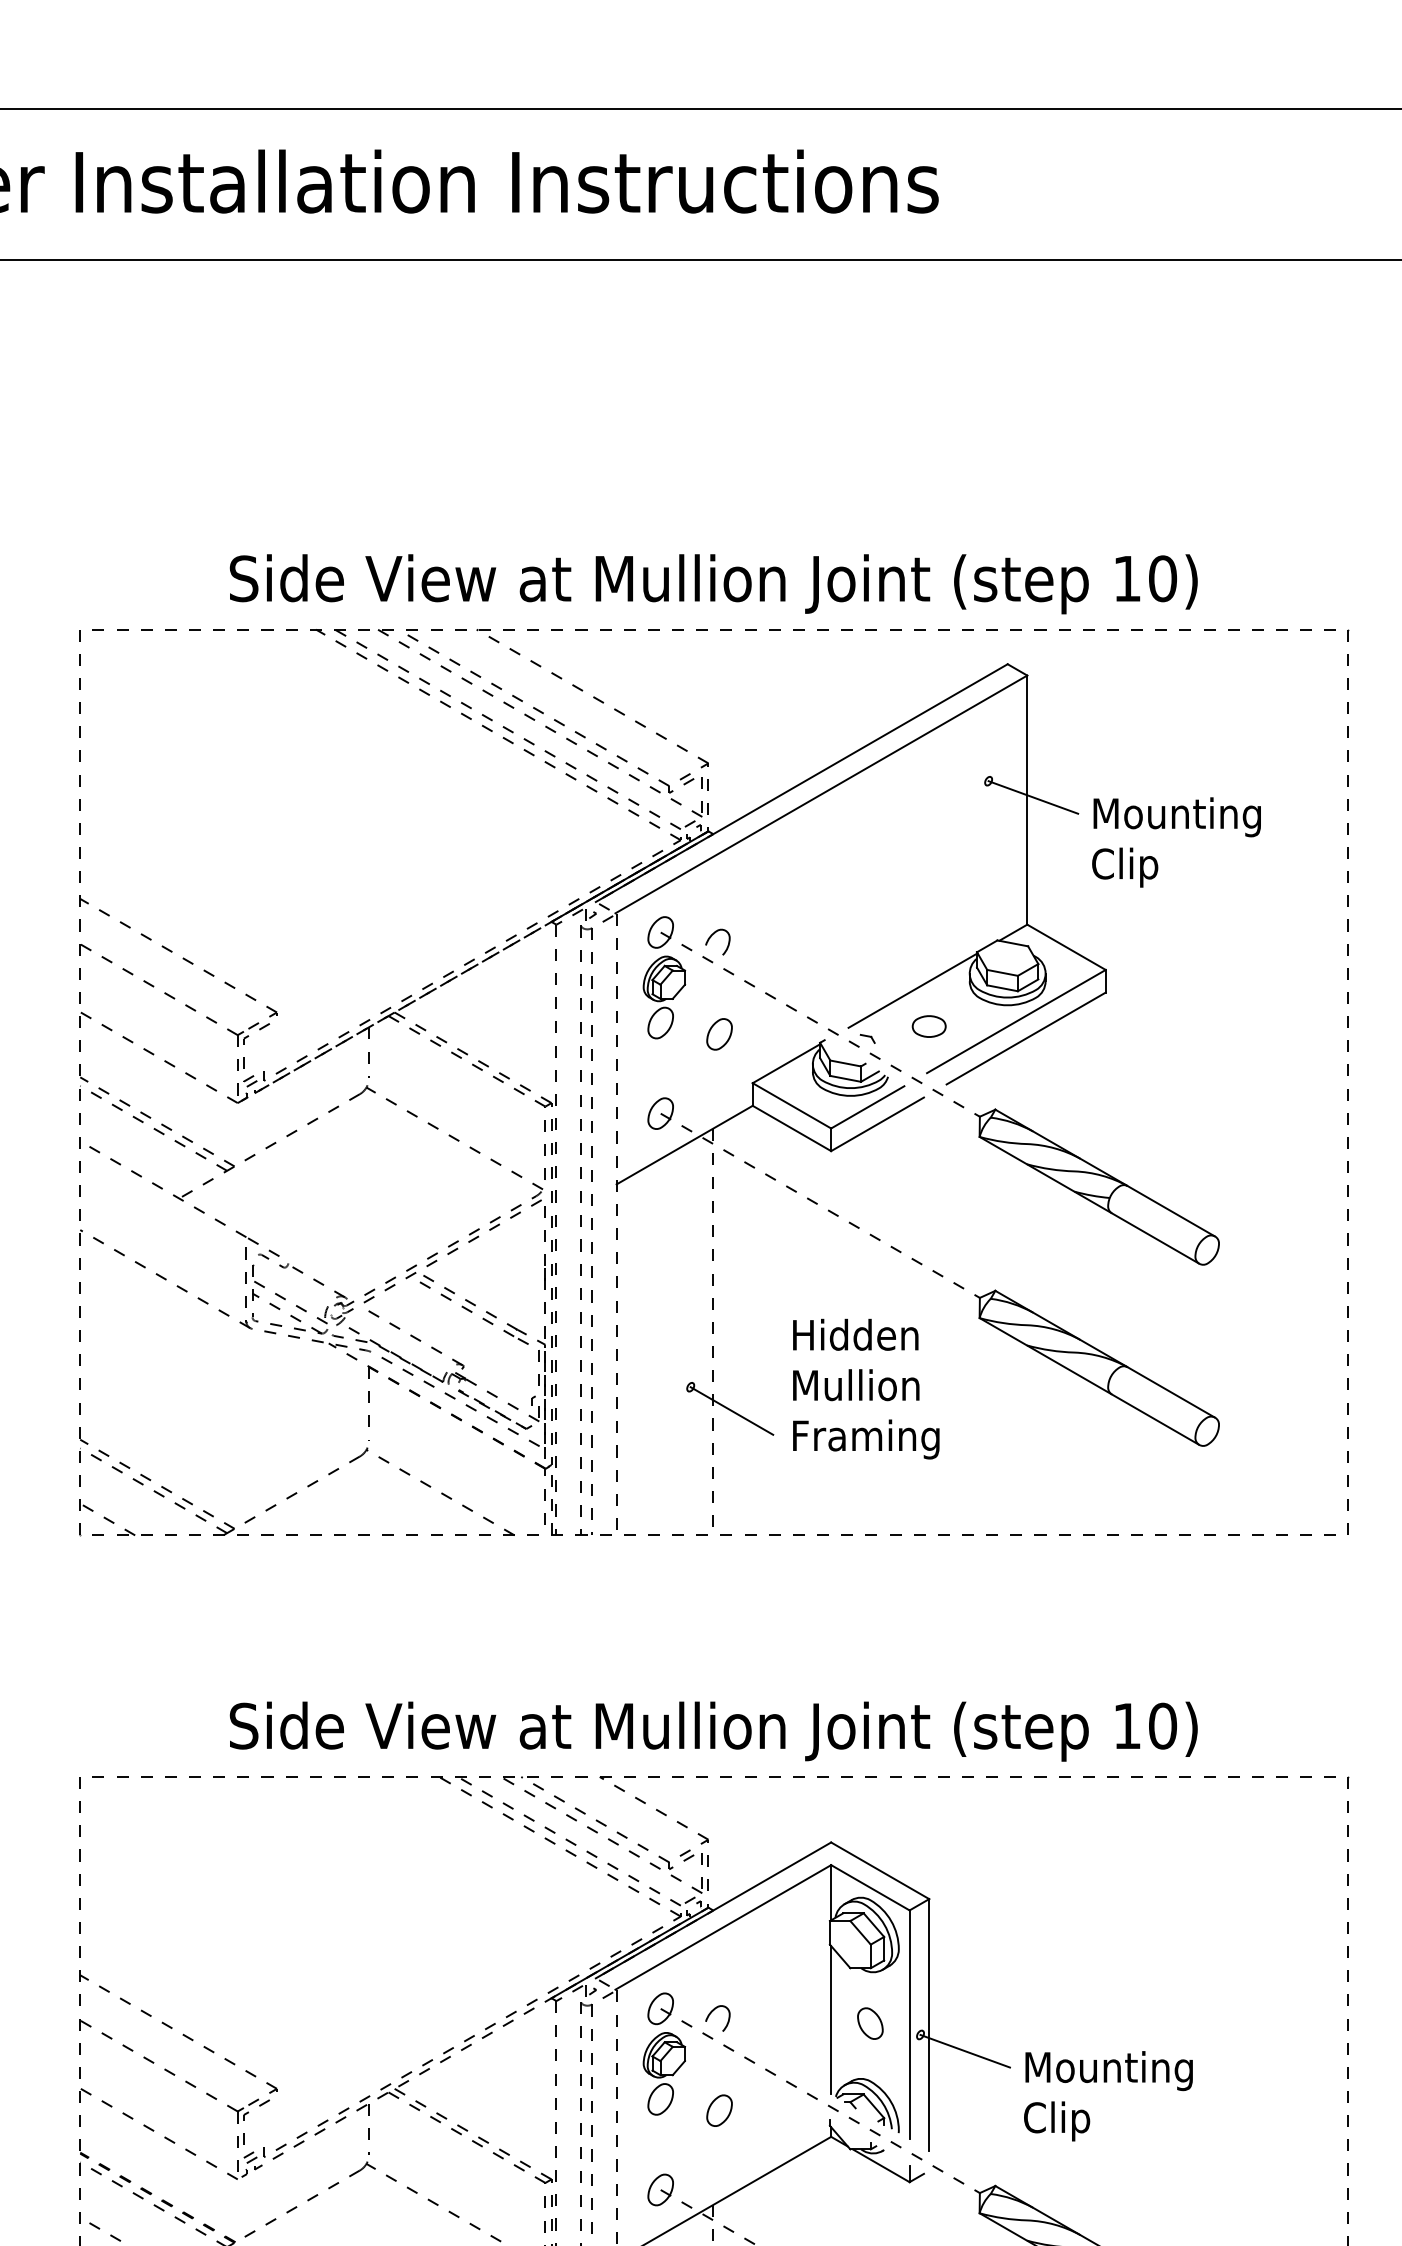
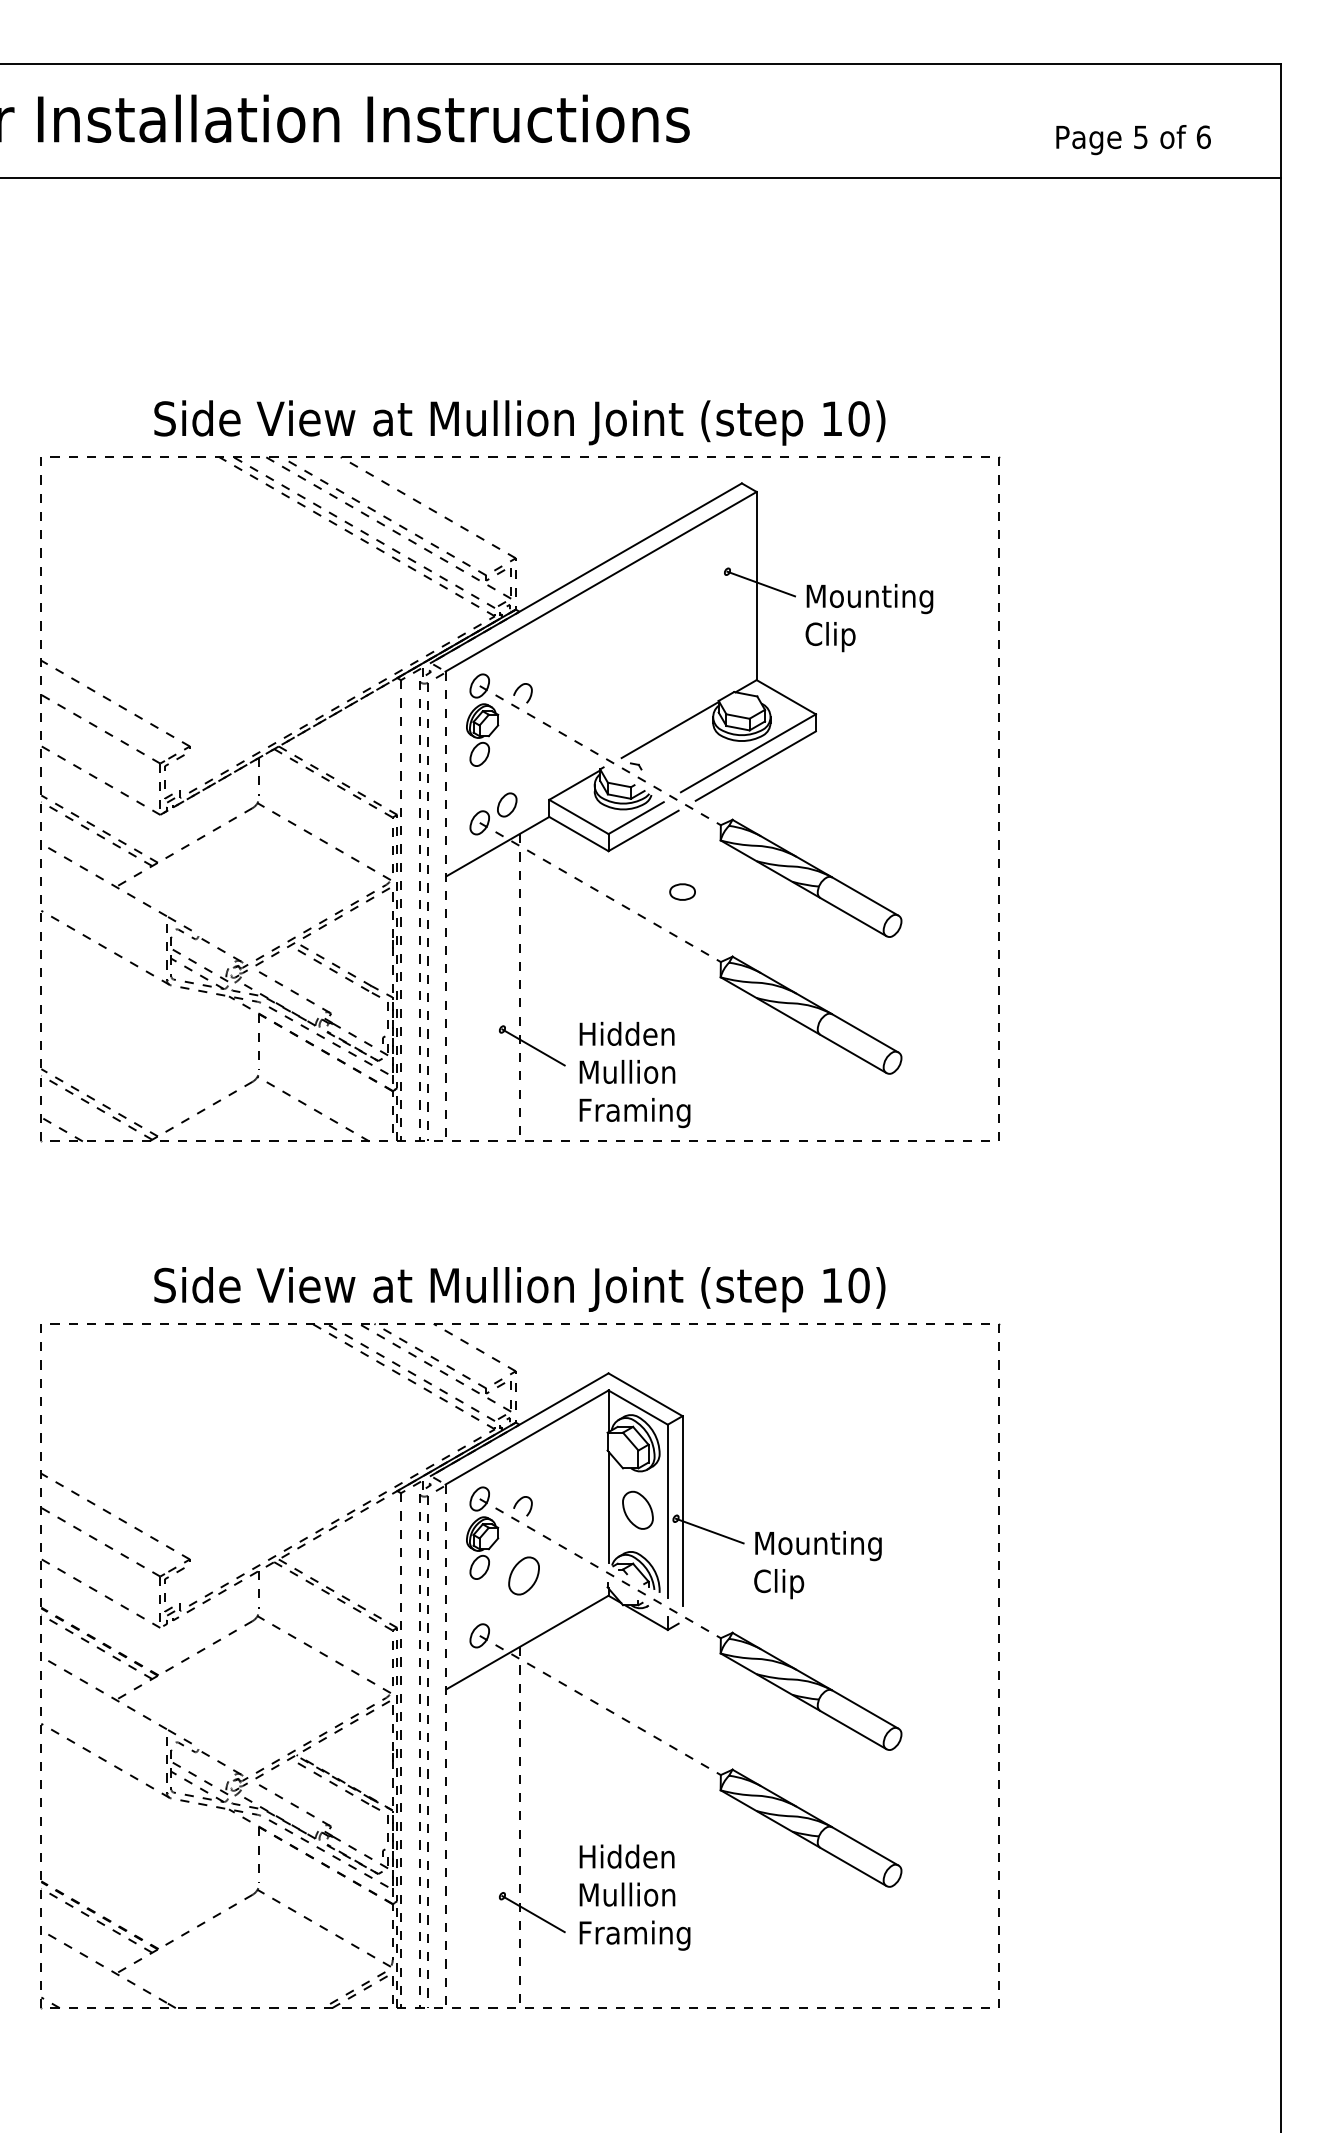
part: (929, 1025) -> (682, 891), moved
part: (719, 1033) -> (507, 804), moved
text: (865, 1388) -> (634, 1074), moved
part: (870, 2022) -> (638, 1509), size x1.6
part: (719, 2110) -> (524, 1575), size x1.6

